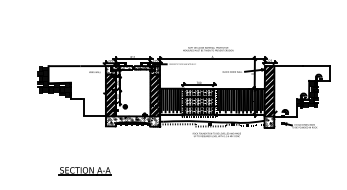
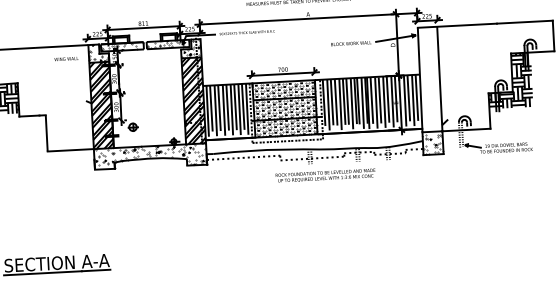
hatch: (269, 91) -> (429, 79), removed
hatch: (132, 123) -> (149, 161), removed

